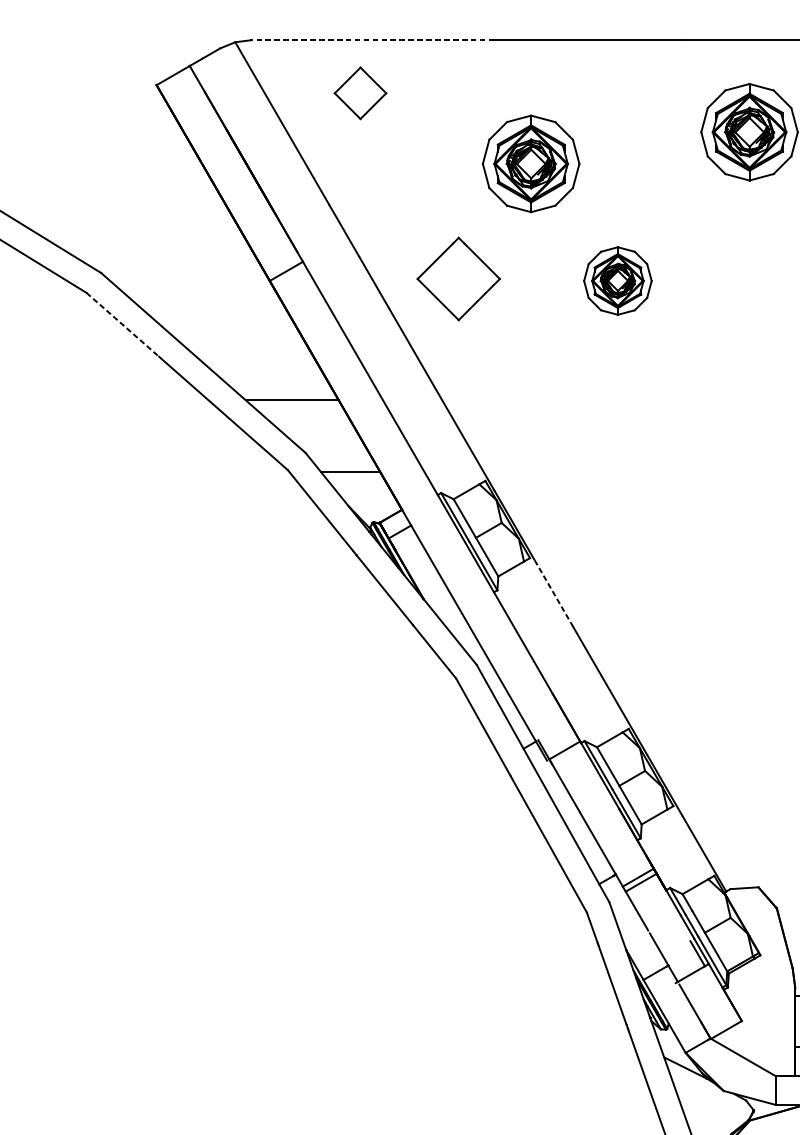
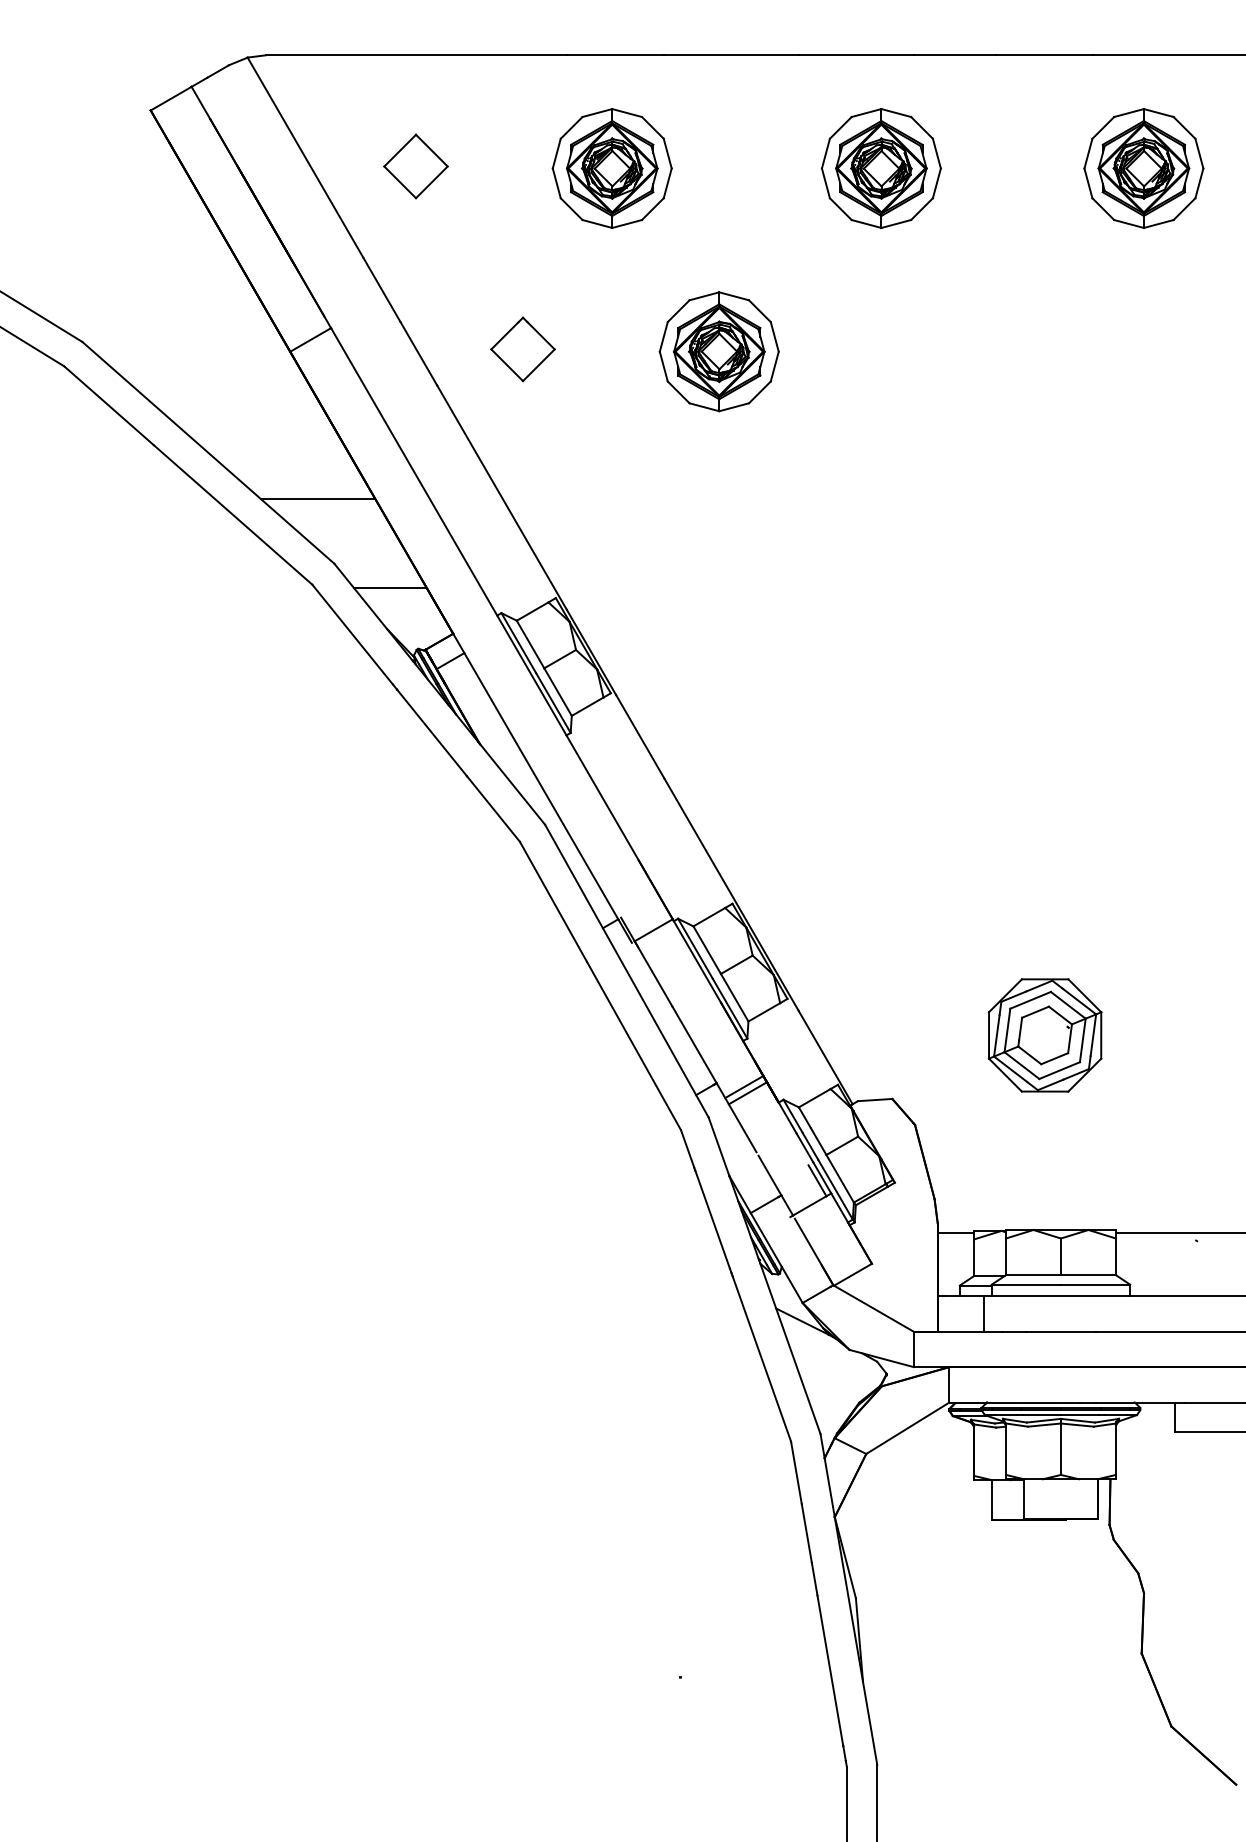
line: (372, 40) -> (416, 55), dashed -> solid
part: (360, 93) -> (415, 166), moved
part: (530, 163) -> (611, 168), moved
part: (458, 279) -> (522, 349), size x0.62
part: (617, 280) -> (718, 351), size x1.43
line: (123, 324) -> (109, 405), dashed -> solid
line: (553, 593) -> (639, 736), dashed -> solid

